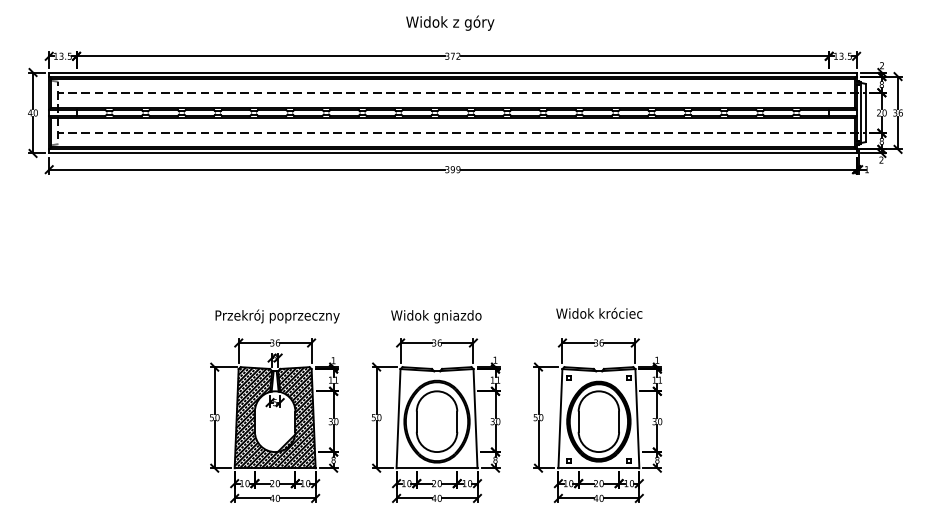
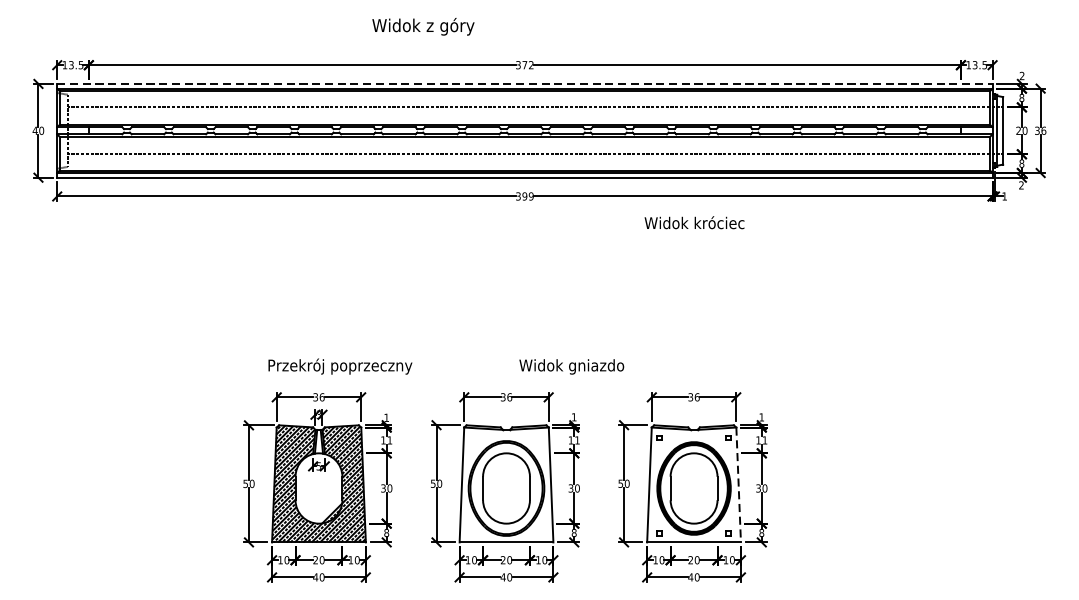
text: (450, 22) -> (423, 25), moved
line: (452, 72) -> (524, 83), solid -> dashed
text: (599, 312) -> (694, 221), moved
text: (277, 316) -> (340, 366), moved
text: (436, 316) -> (571, 366), moved
line: (637, 418) -> (738, 484), solid -> dashed

